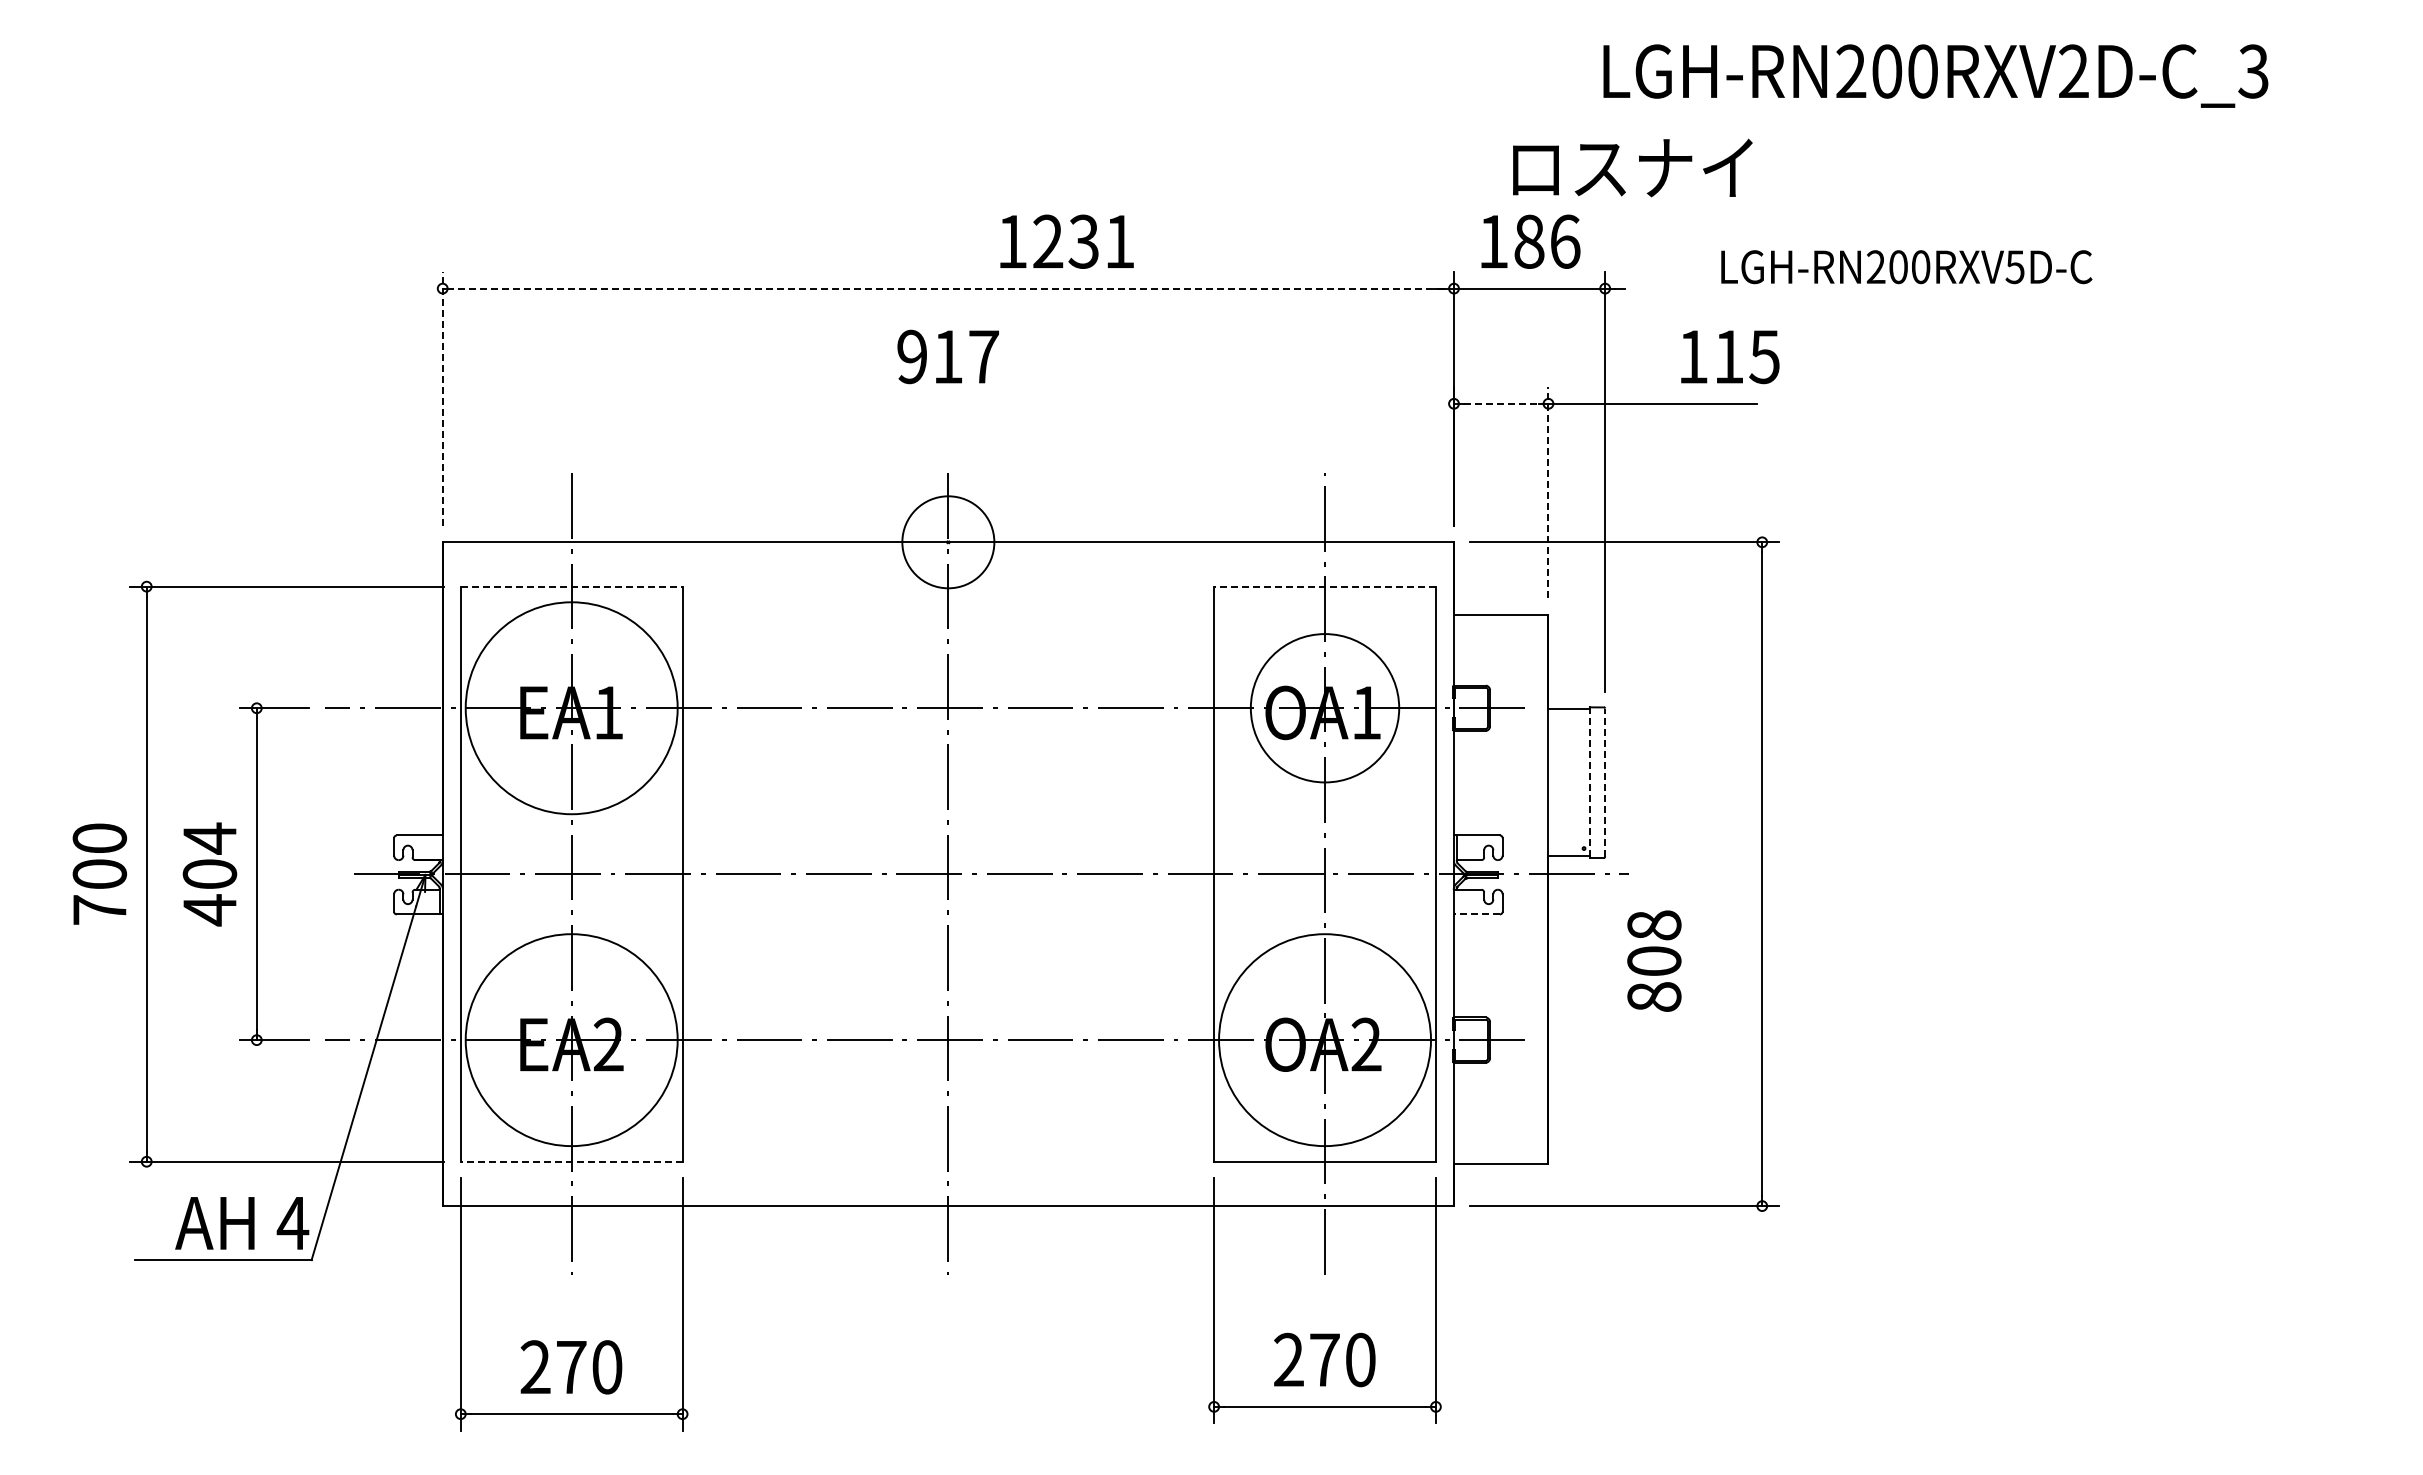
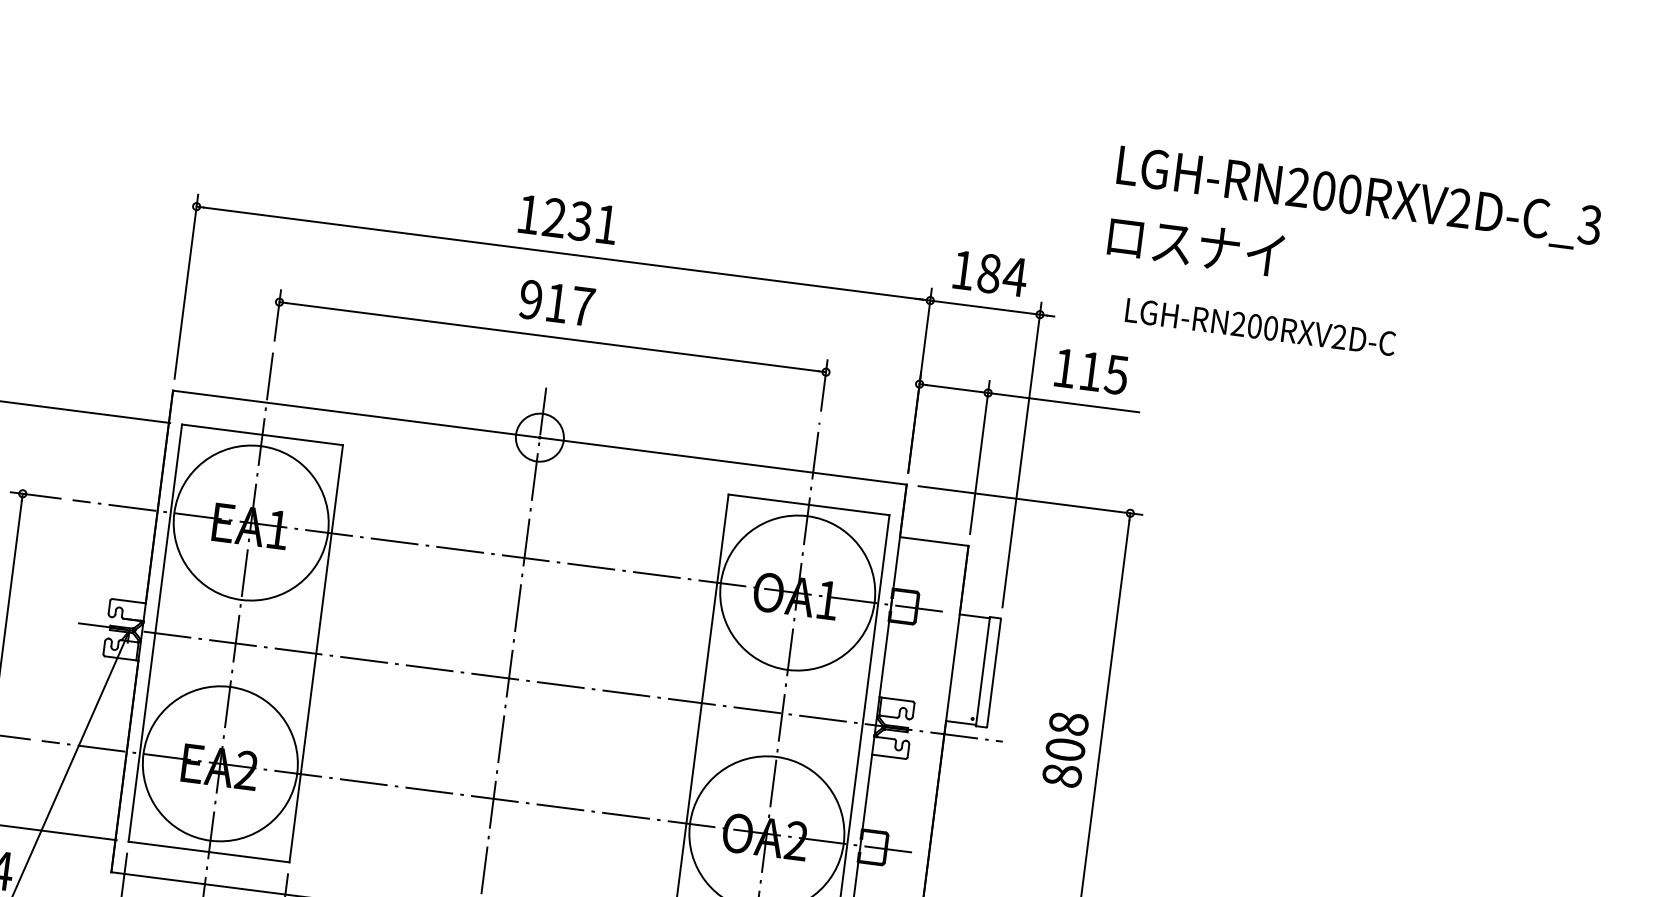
text: (1935, 75) -> (1358, 198), moved
text: (1632, 167) -> (1195, 245), moved
text: (1066, 241) -> (567, 219), moved
text: (1564, 241) -> (1014, 276), 186 -> 184
text: (2014, 267) -> (1338, 337), LGH-RN200RXV5D-C -> LGH-RN200RXV2D-C
line: (948, 288) -> (563, 253), dashed -> solid
text: (1730, 357) -> (1091, 372), moved
line: (442, 399) -> (186, 287), dashed -> solid
line: (1501, 403) -> (954, 388), dashed -> solid
part: (947, 404) -> (552, 337), added
line: (1548, 492) -> (979, 457), dashed -> solid
circle: (948, 542) -> (539, 437), size x0.71
line: (571, 586) -> (262, 434), dashed -> solid
line: (1325, 586) -> (809, 504), dashed -> solid
circle: (1325, 708) -> (798, 593), size x1.43
line: (1605, 782) -> (994, 672), dashed -> solid
line: (1589, 783) -> (982, 672), dashed -> solid
line: (1476, 914) -> (888, 756), dashed -> solid
text: (1654, 960) -> (1065, 749), moved
line: (571, 1161) -> (208, 851), dashed -> solid

